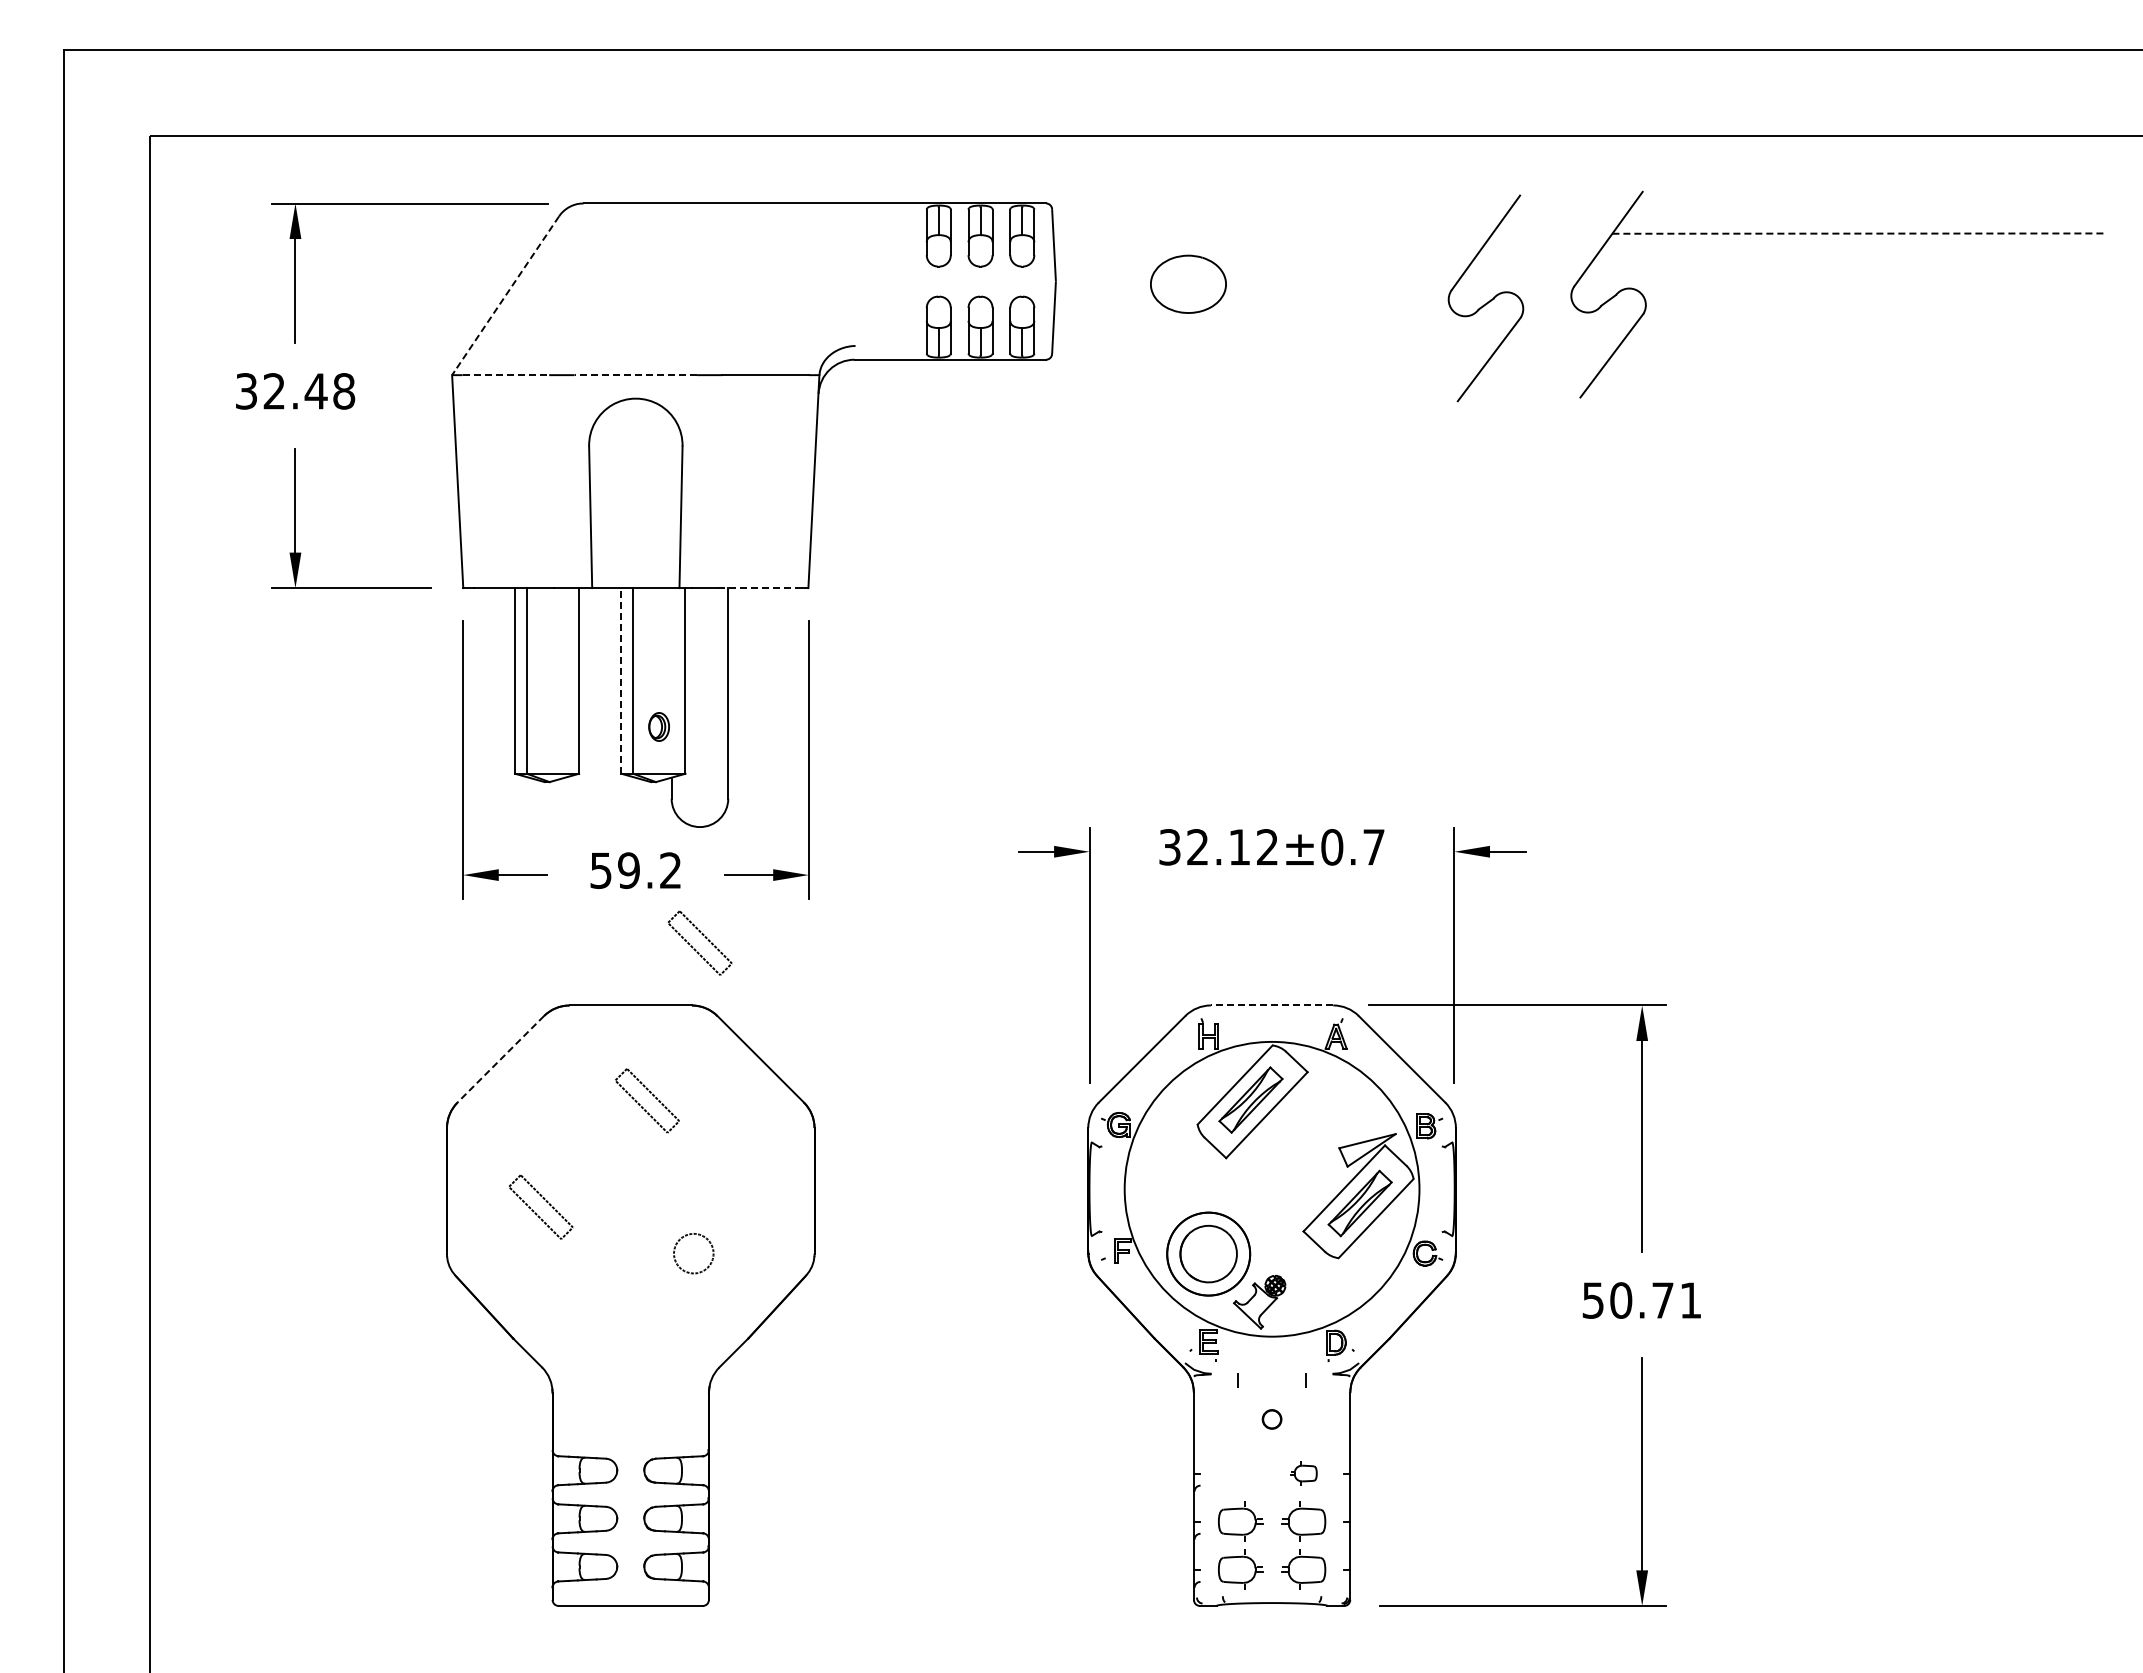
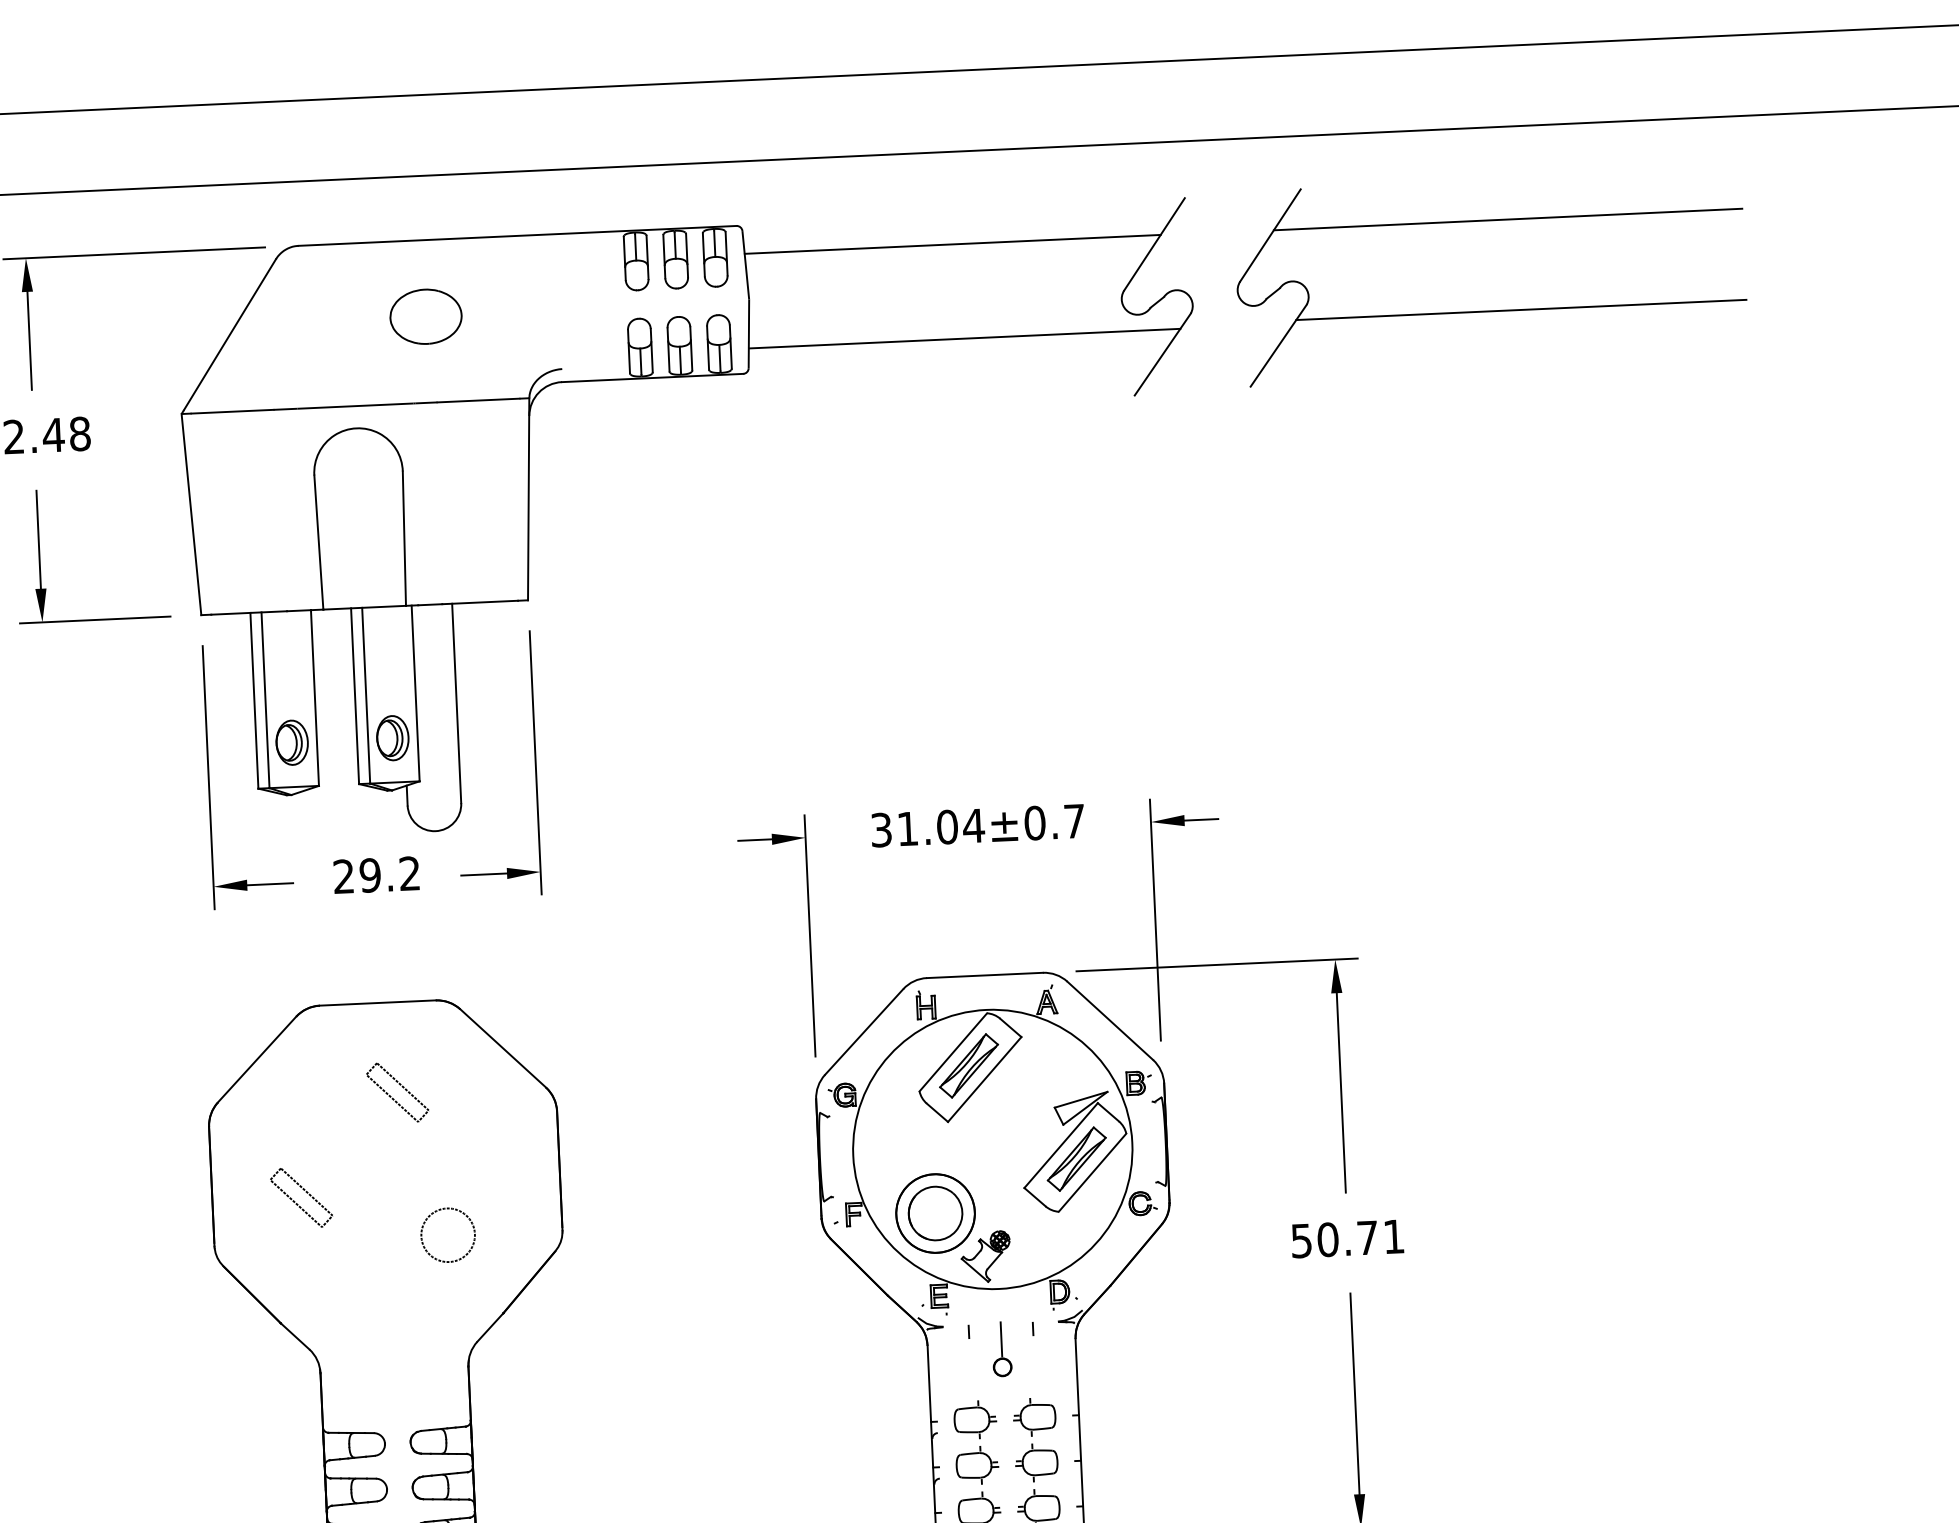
line: (1272, 233) -> (952, 244), added
line: (1860, 233) -> (1508, 219), dashed -> solid
part: (1188, 283) -> (426, 315), moved
line: (506, 294) -> (229, 335), dashed -> solid
line: (1869, 329) -> (1521, 309), added
line: (1281, 333) -> (964, 338), added
line: (506, 375) -> (233, 412), dashed -> solid
line: (635, 375) -> (355, 406), dashed -> solid
line: (758, 588) -> (480, 602), dashed -> solid
line: (621, 680) -> (355, 695), dashed -> solid
part: (552, 726) -> (291, 742), added
part: (658, 726) -> (392, 737), size x1.67
text: (1233, 847) -> (941, 827), 32.12±0.7 -> 31.04±0.7
text: (600, 870) -> (343, 876), 59.2 -> 29.2
part: (704, 937) -> (444, 935), removed
line: (1271, 1005) -> (984, 975), dashed -> solid
line: (500, 1059) -> (256, 1059), dashed -> solid
circle: (693, 1253) -> (447, 1235), size x1.43
line: (1272, 1389) -> (1001, 1338), added
part: (1240, 1473) -> (975, 1419), added
part: (1303, 1473) -> (1034, 1417), size x1.67

